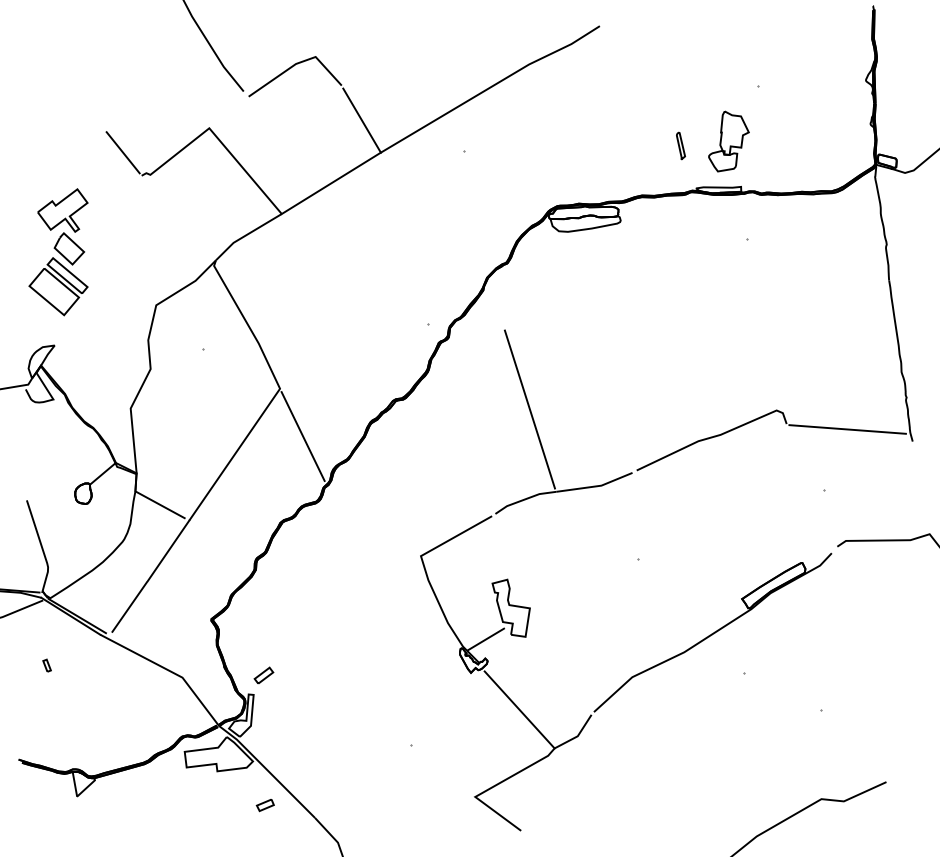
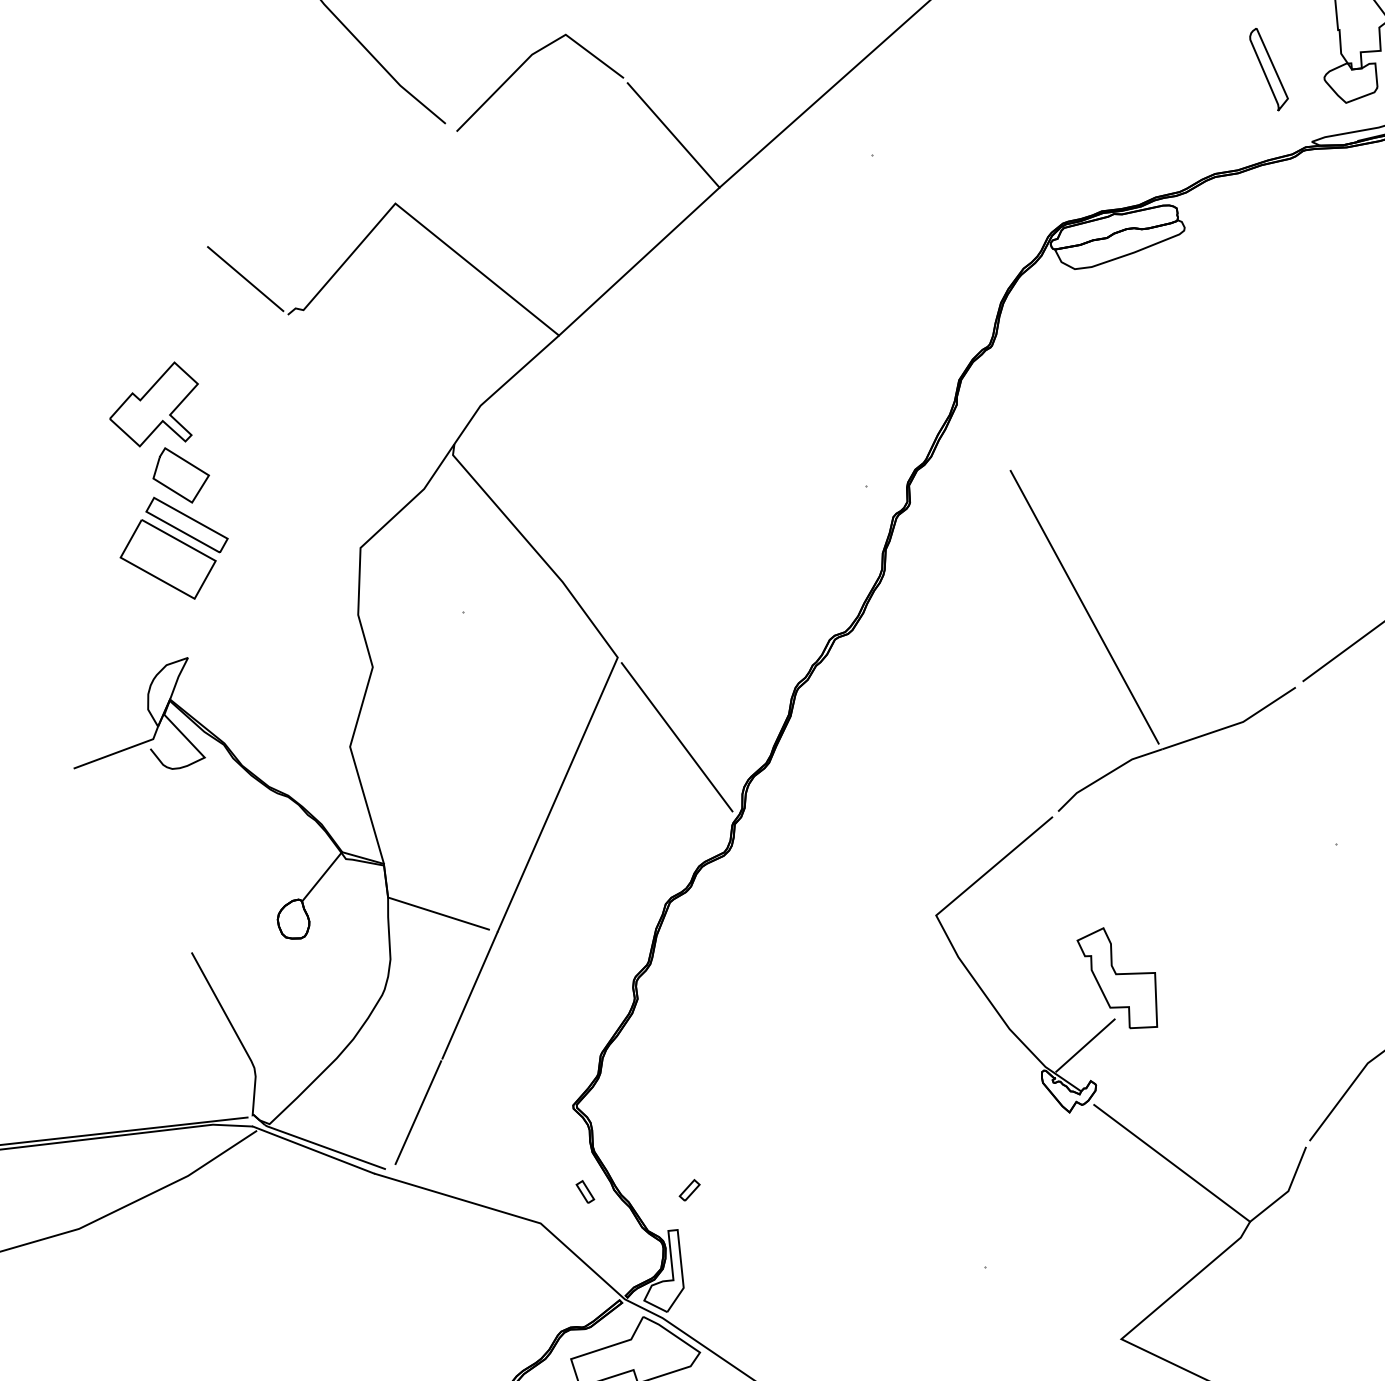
part: (680, 145) -> (1268, 68), size x1.67
part: (46, 665) -> (584, 1191), moved
part: (263, 674) -> (688, 1188), size x0.62

